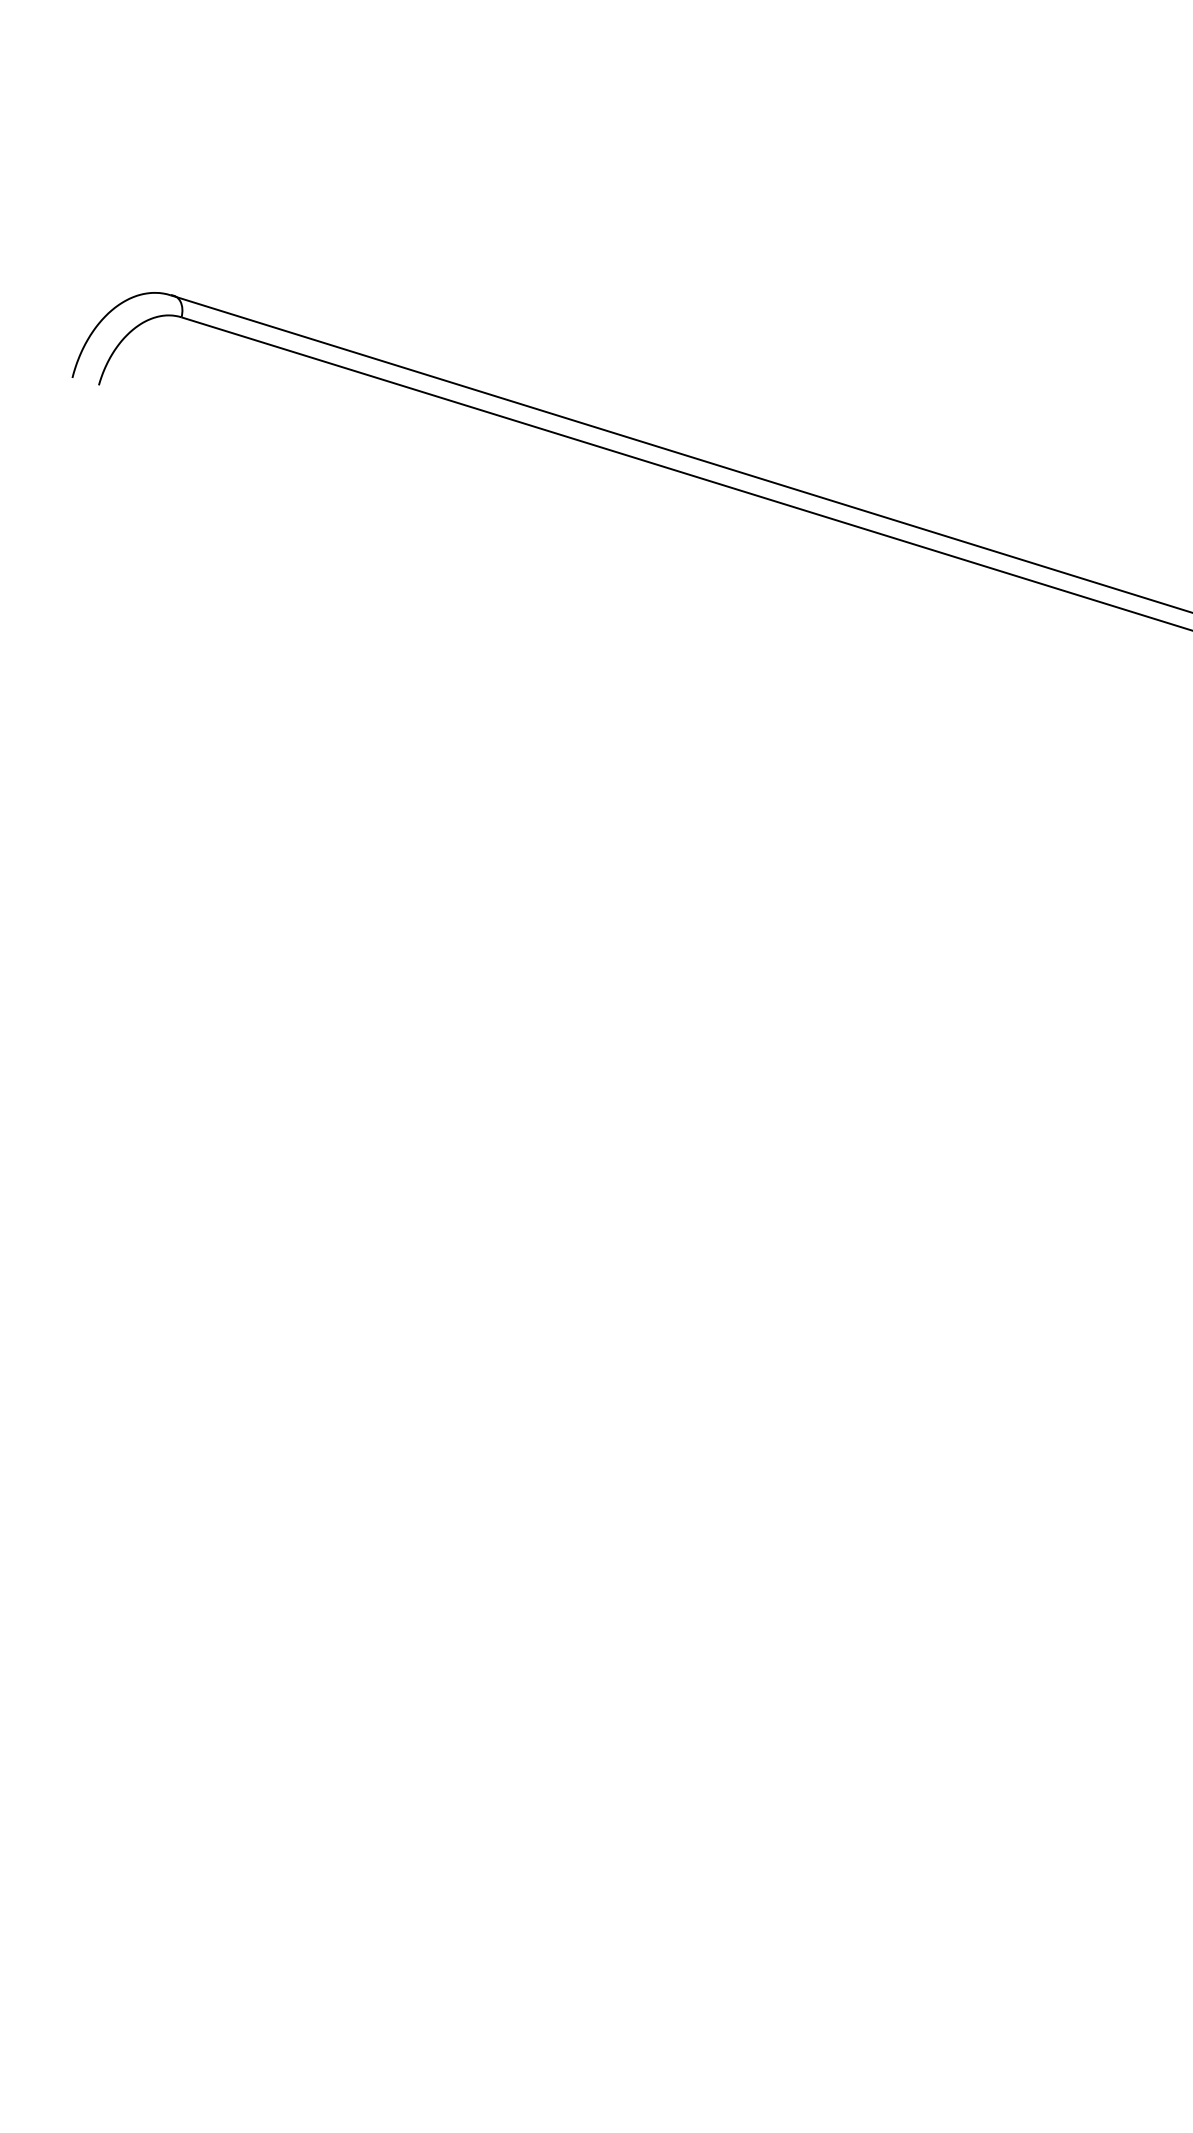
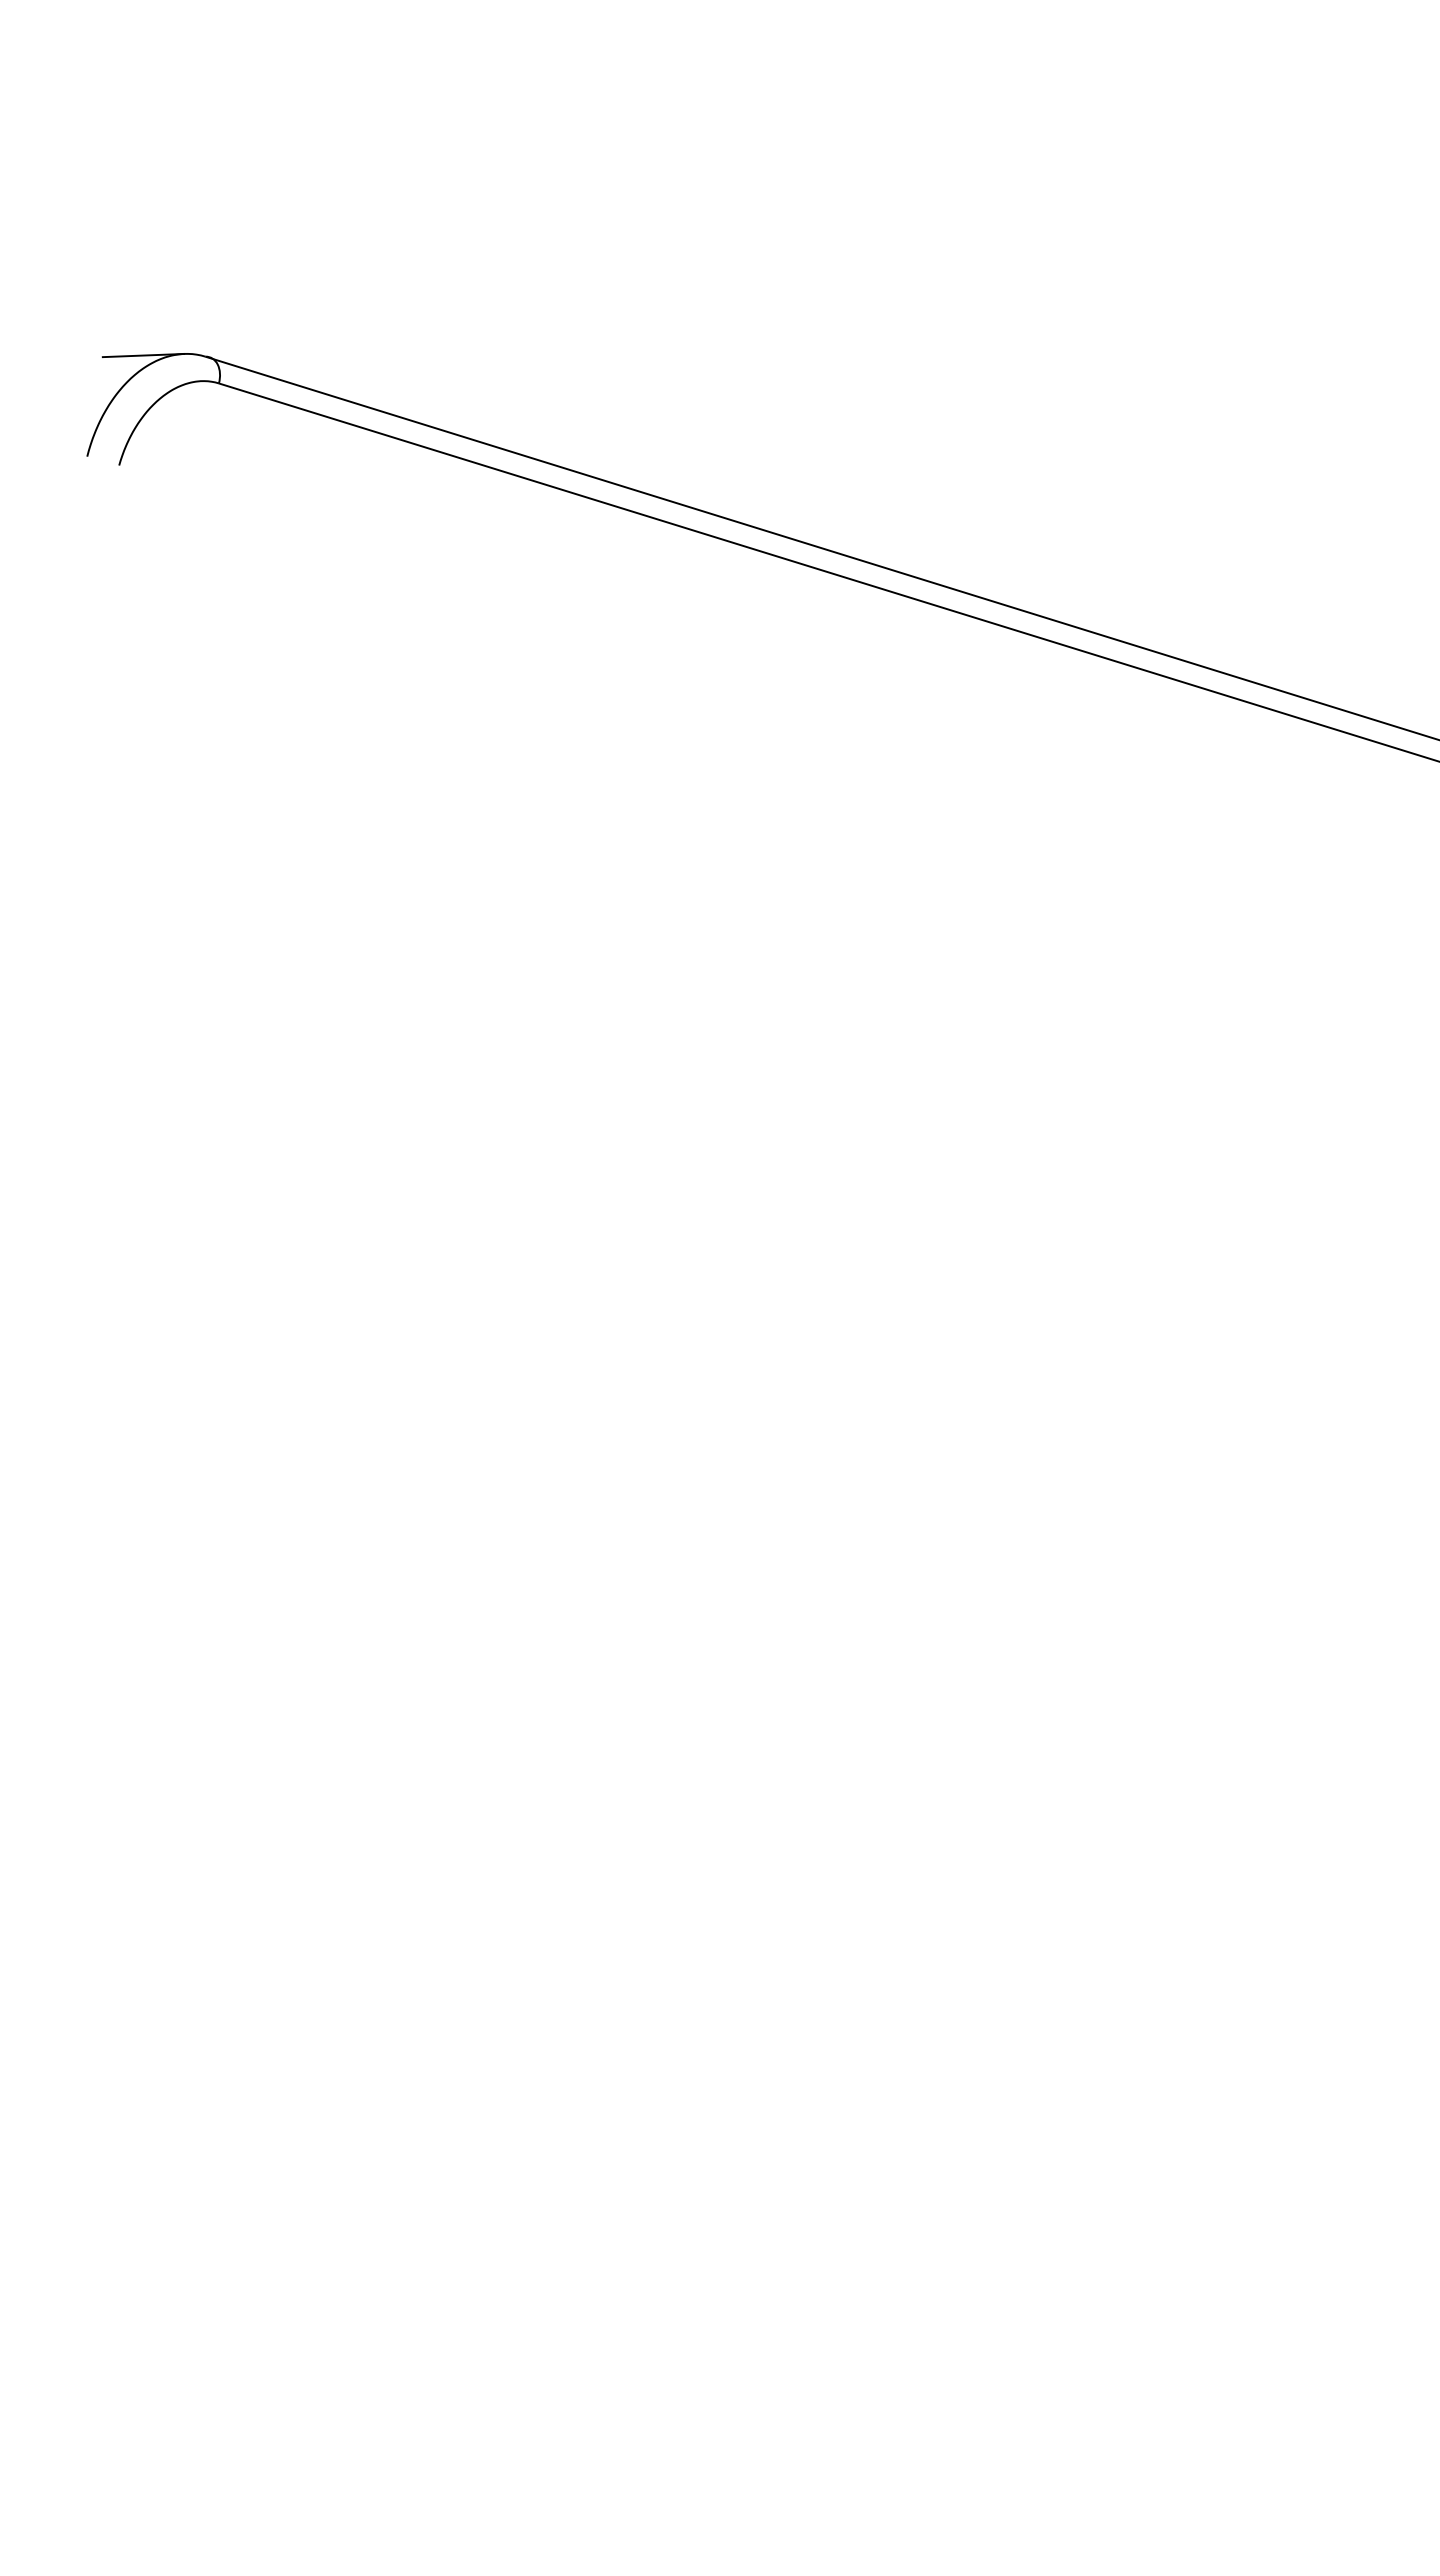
line: (119, 294) -> (143, 355), added

